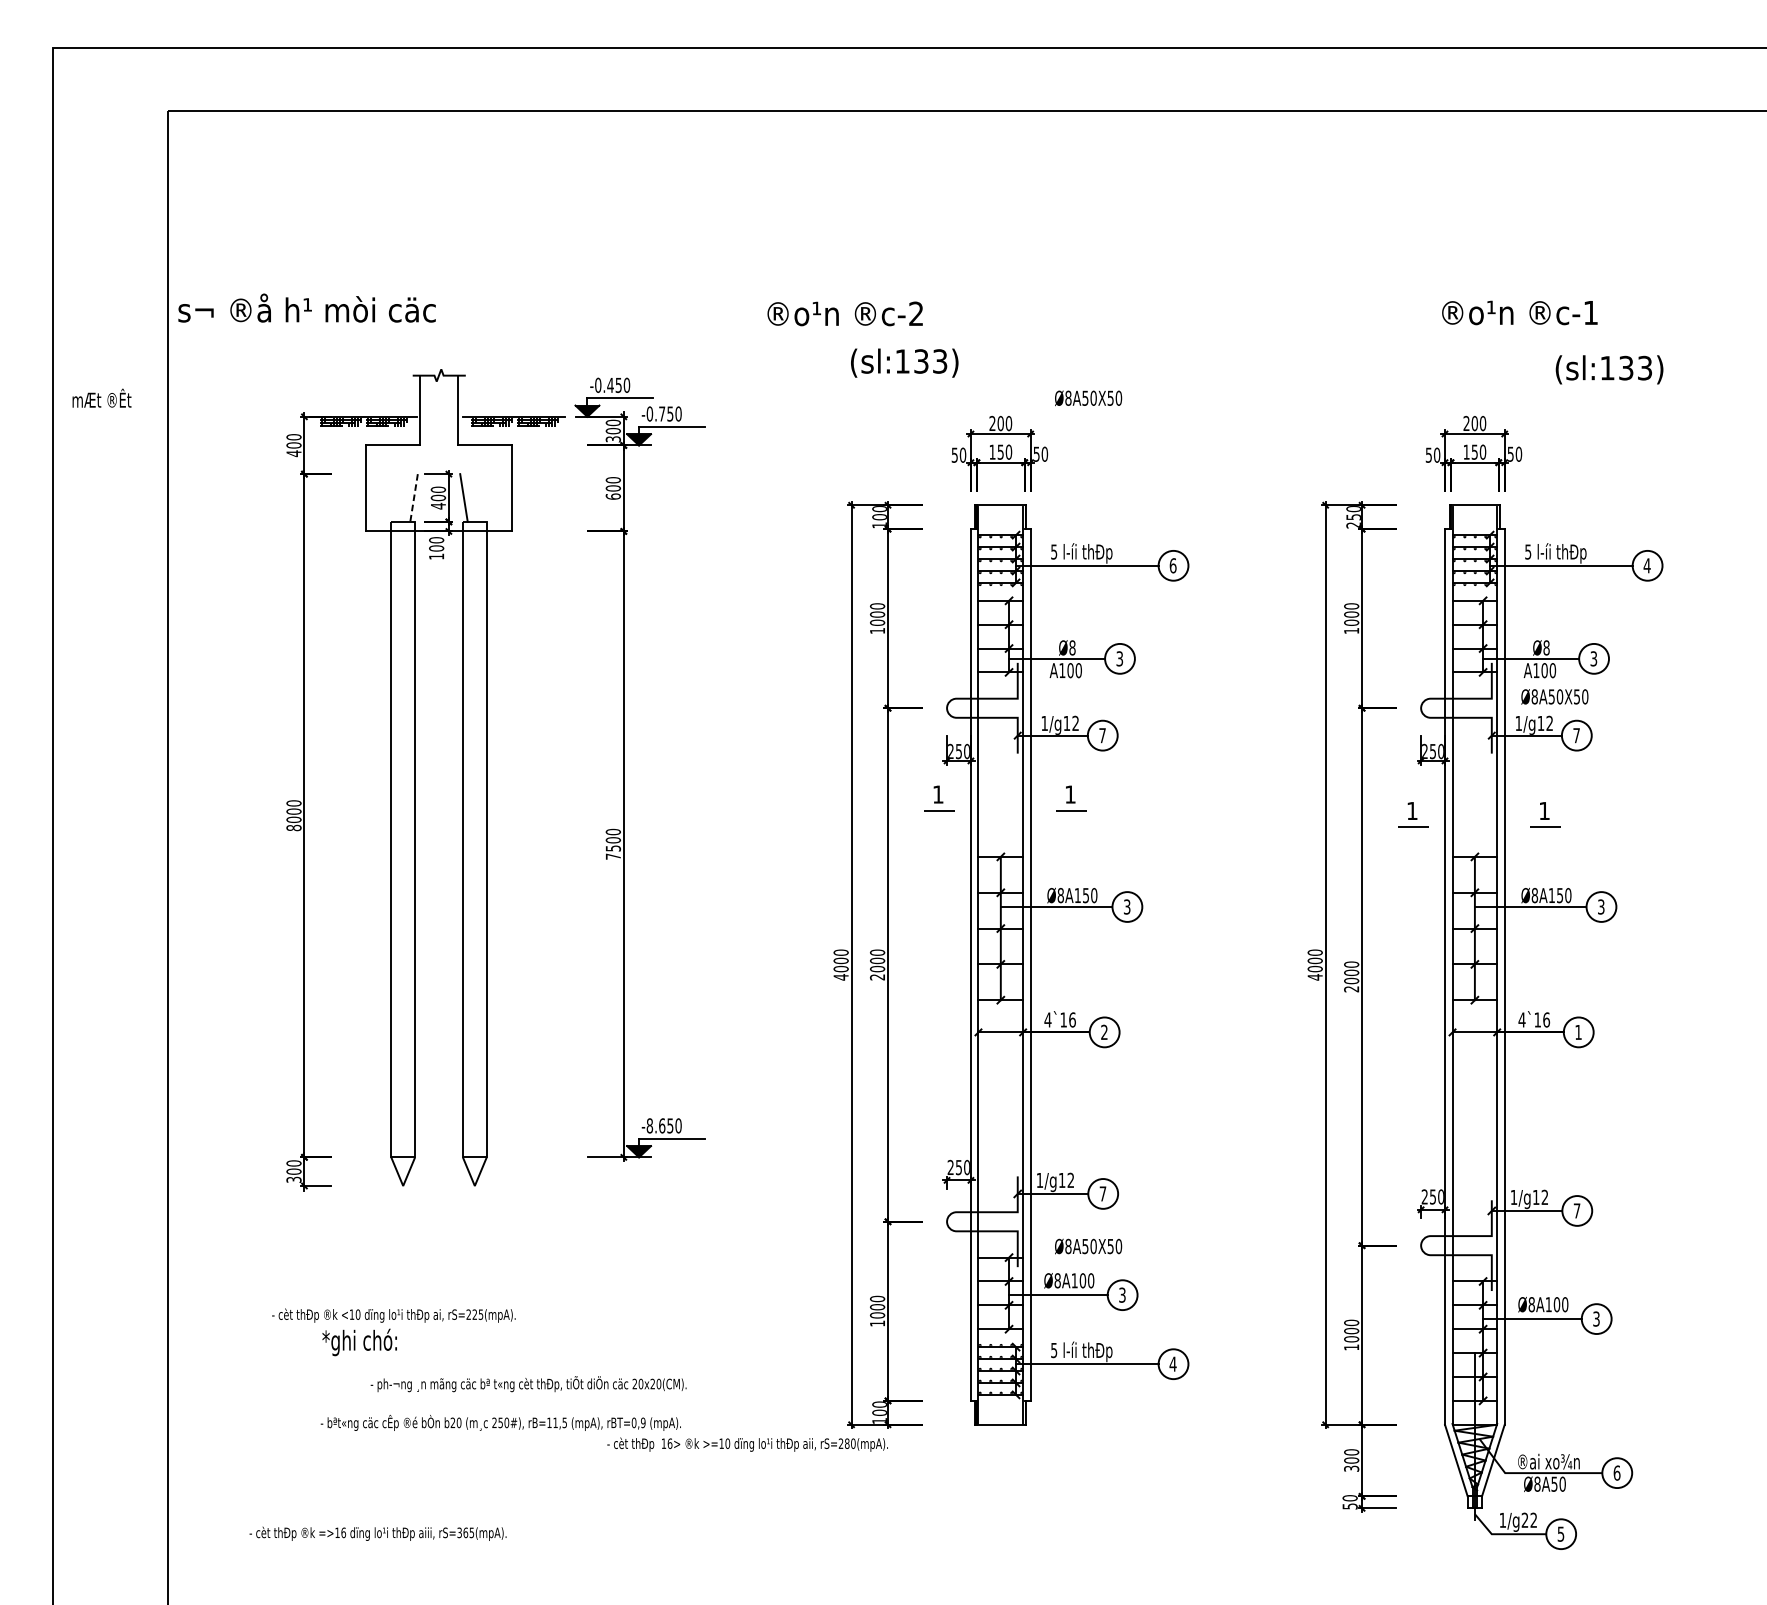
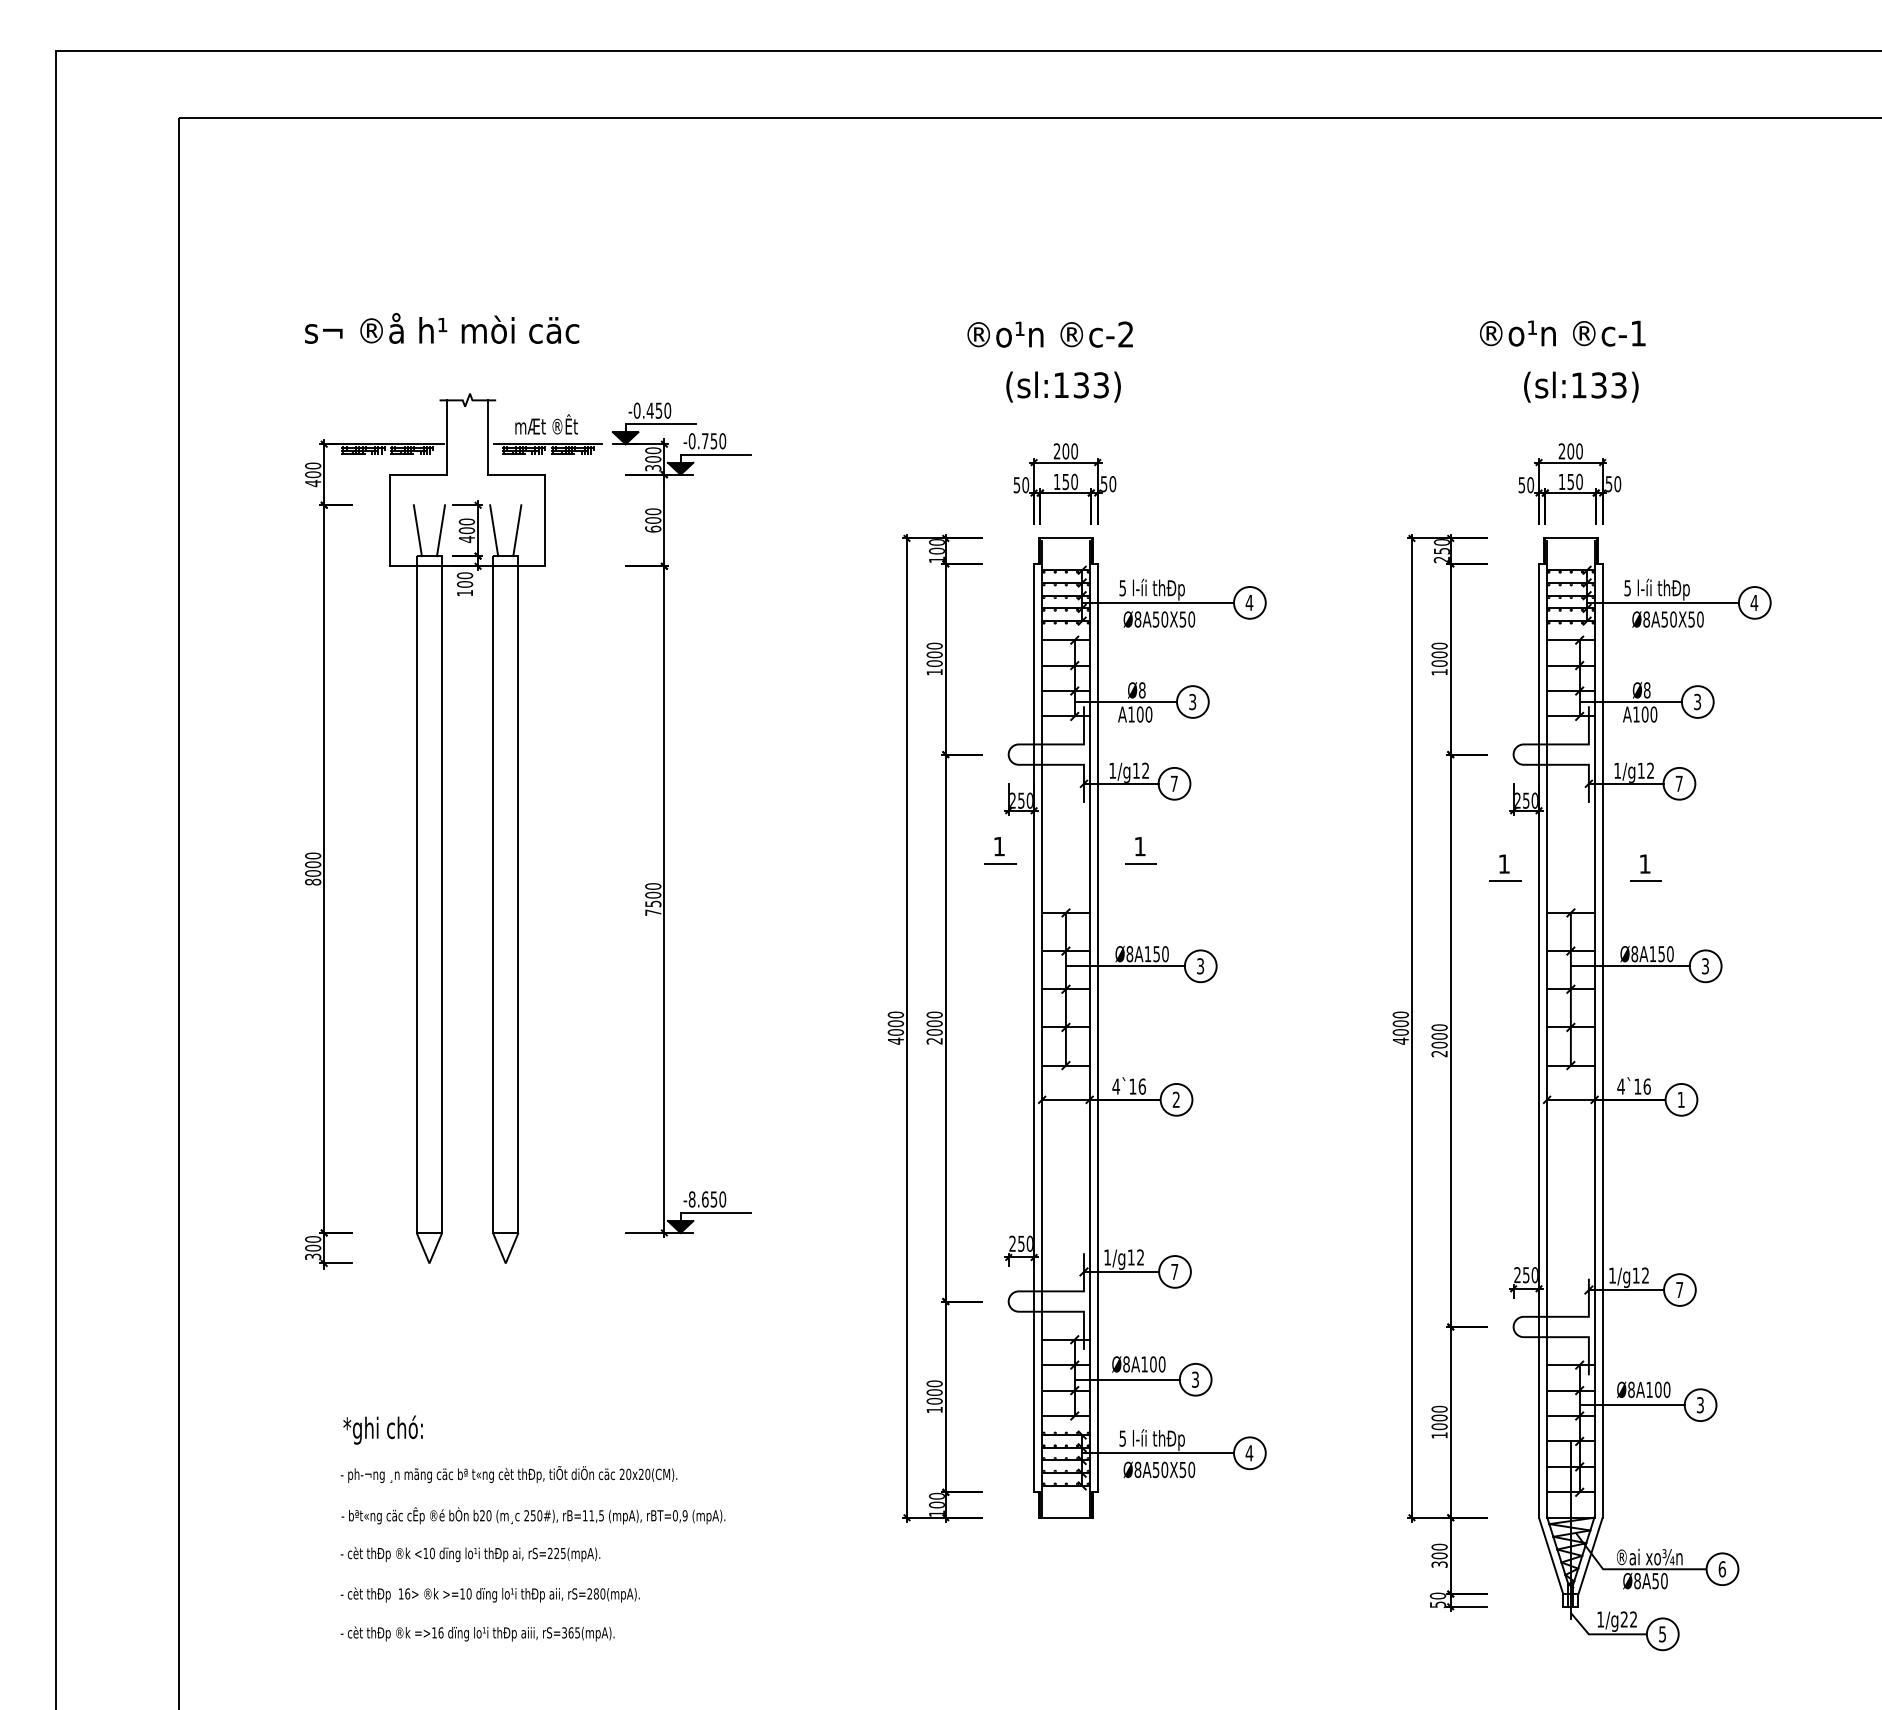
text: (307, 308) -> (442, 328), moved
text: (1519, 312) -> (1562, 333), moved
text: (844, 313) -> (1049, 334), moved
text: (904, 362) -> (1063, 386), moved
text: (1609, 369) -> (1581, 386), moved
text: (101, 398) -> (546, 424), moved
text: (1088, 398) -> (1159, 619), moved
line: (391, 497) -> (417, 530), added
line: (414, 497) -> (441, 530), dashed -> solid
line: (485, 497) -> (517, 530), added
text: (1173, 565) -> (1249, 602), 6 -> 4
text: (1554, 696) -> (1667, 619), moved
text: (1088, 1246) -> (1159, 1469), moved
text: (393, 1315) -> (470, 1554), moved
text: (528, 1384) -> (508, 1474), moved
text: (746, 1444) -> (489, 1594), moved
text: (377, 1533) -> (477, 1633), moved

